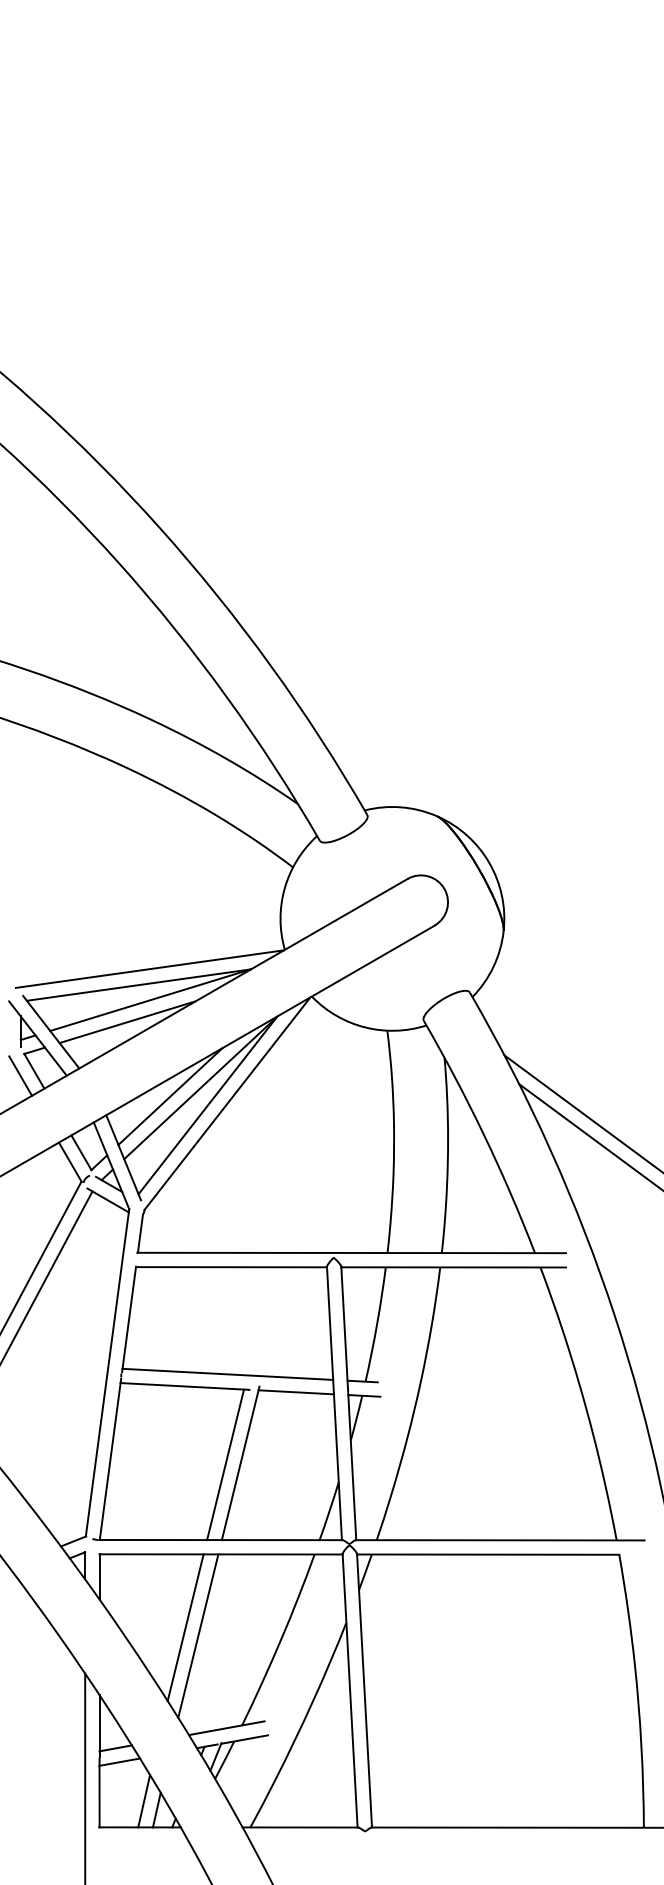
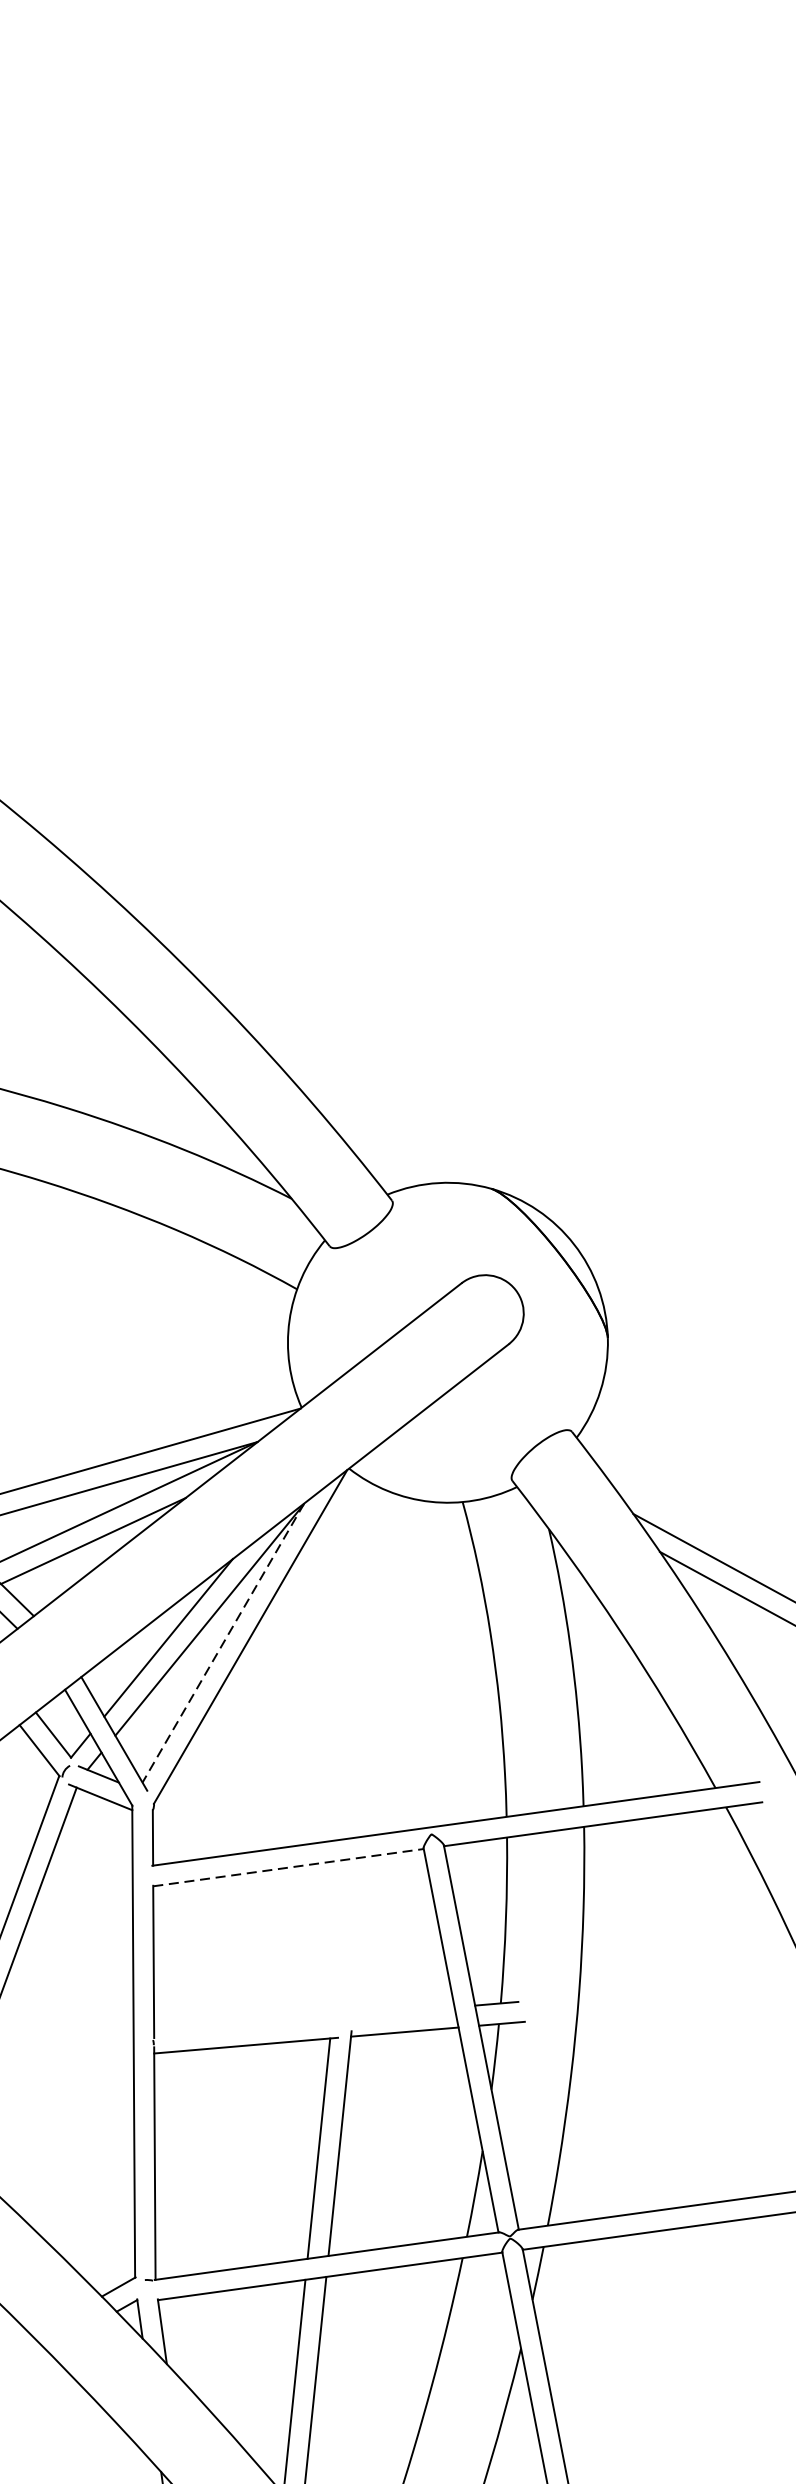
line: (207, 1105) -> (222, 1643), solid -> dashed
line: (232, 1267) -> (289, 1867), solid -> dashed
line: (227, 1373) -> (303, 2018), removed

